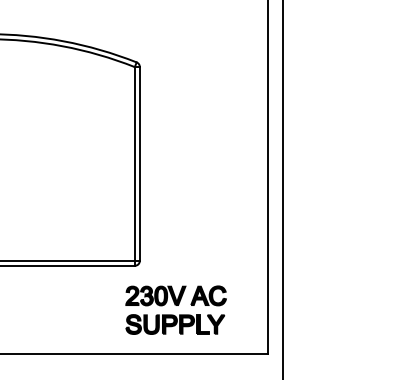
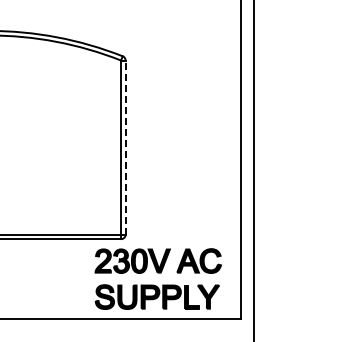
line: (139, 163) -> (125, 147), solid -> dashed
part: (175, 309) -> (157, 278), size x1.4

